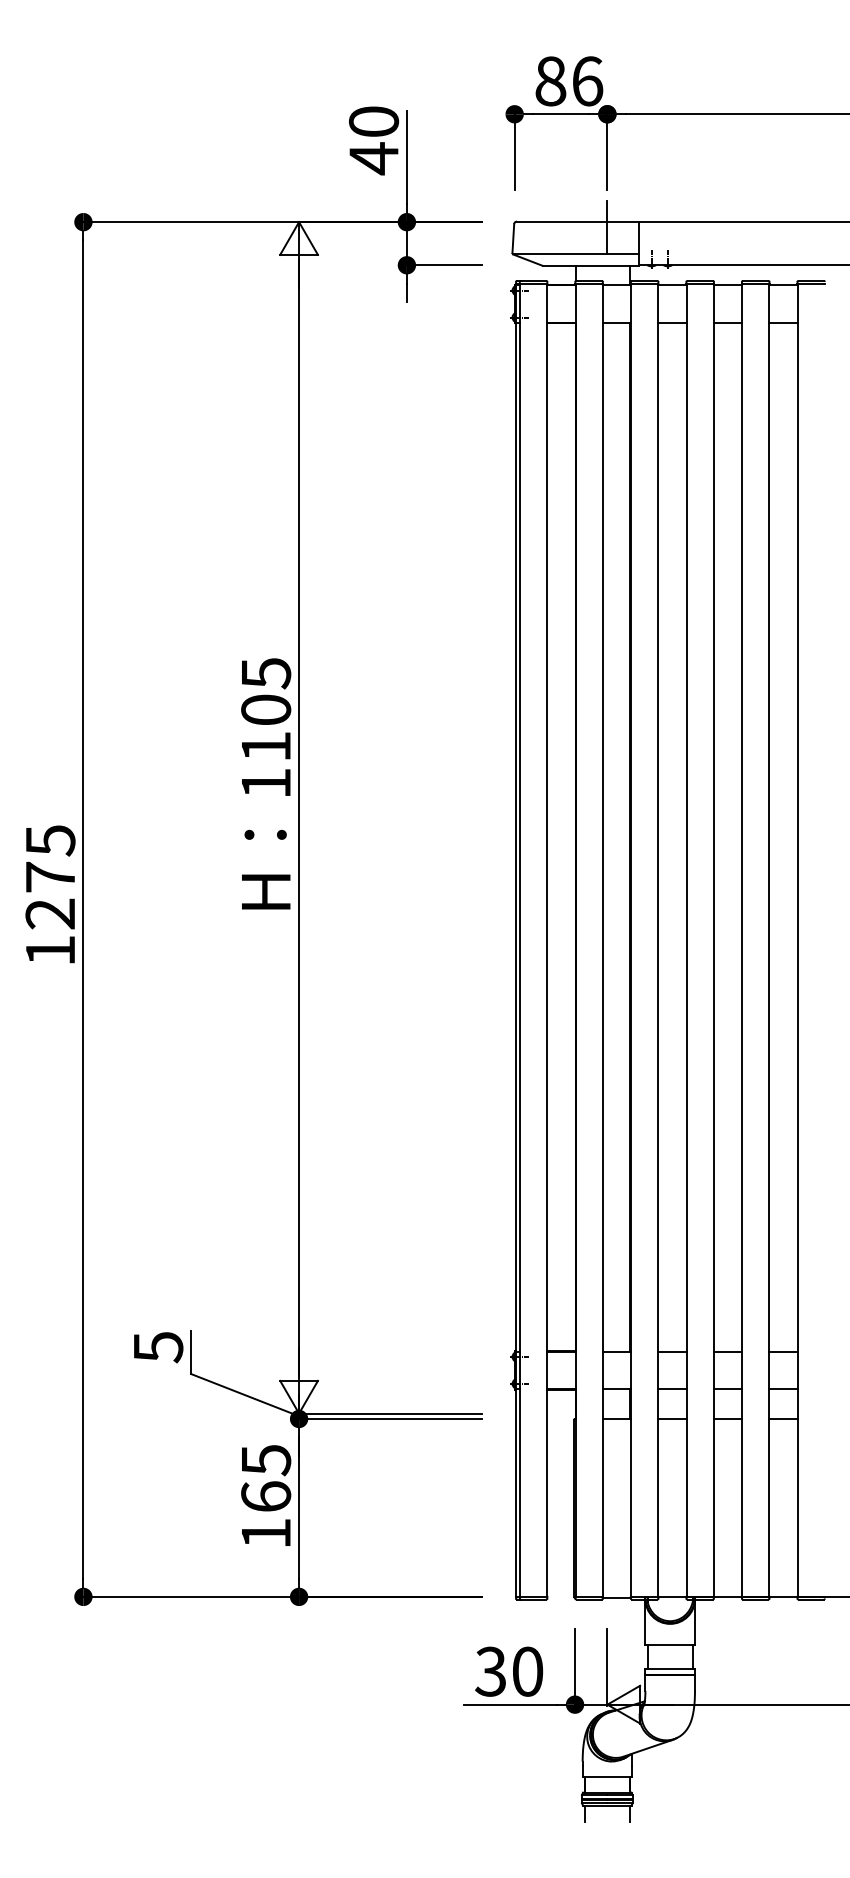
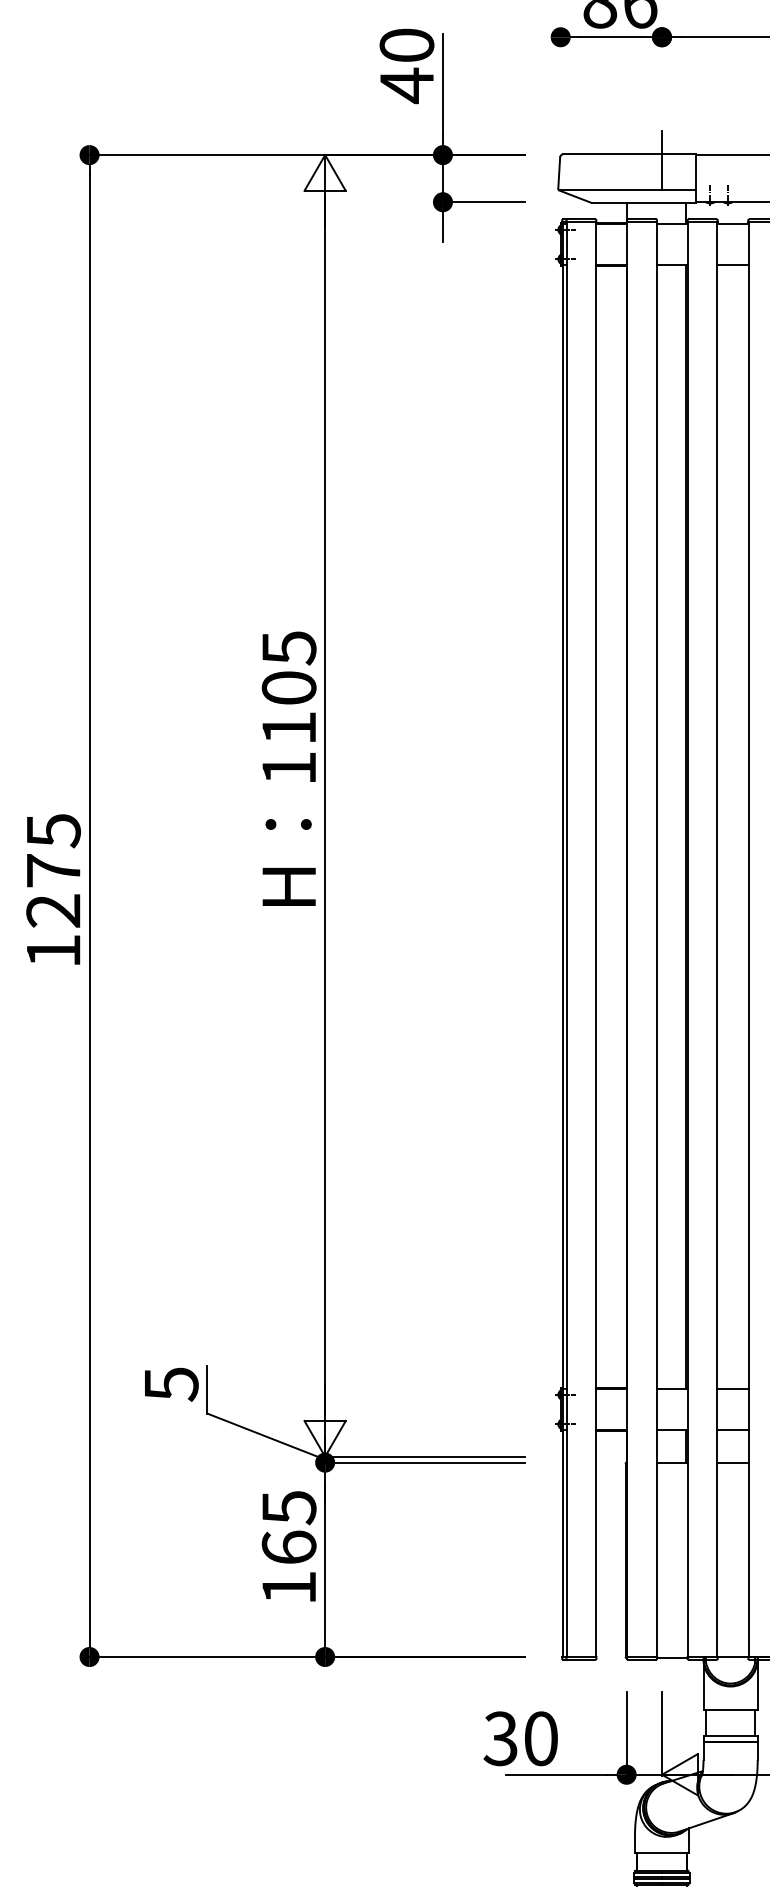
line: (514, 151) -> (560, 77), removed
line: (607, 151) -> (662, 77), removed
text: (509, 1671) -> (521, 1738), moved

